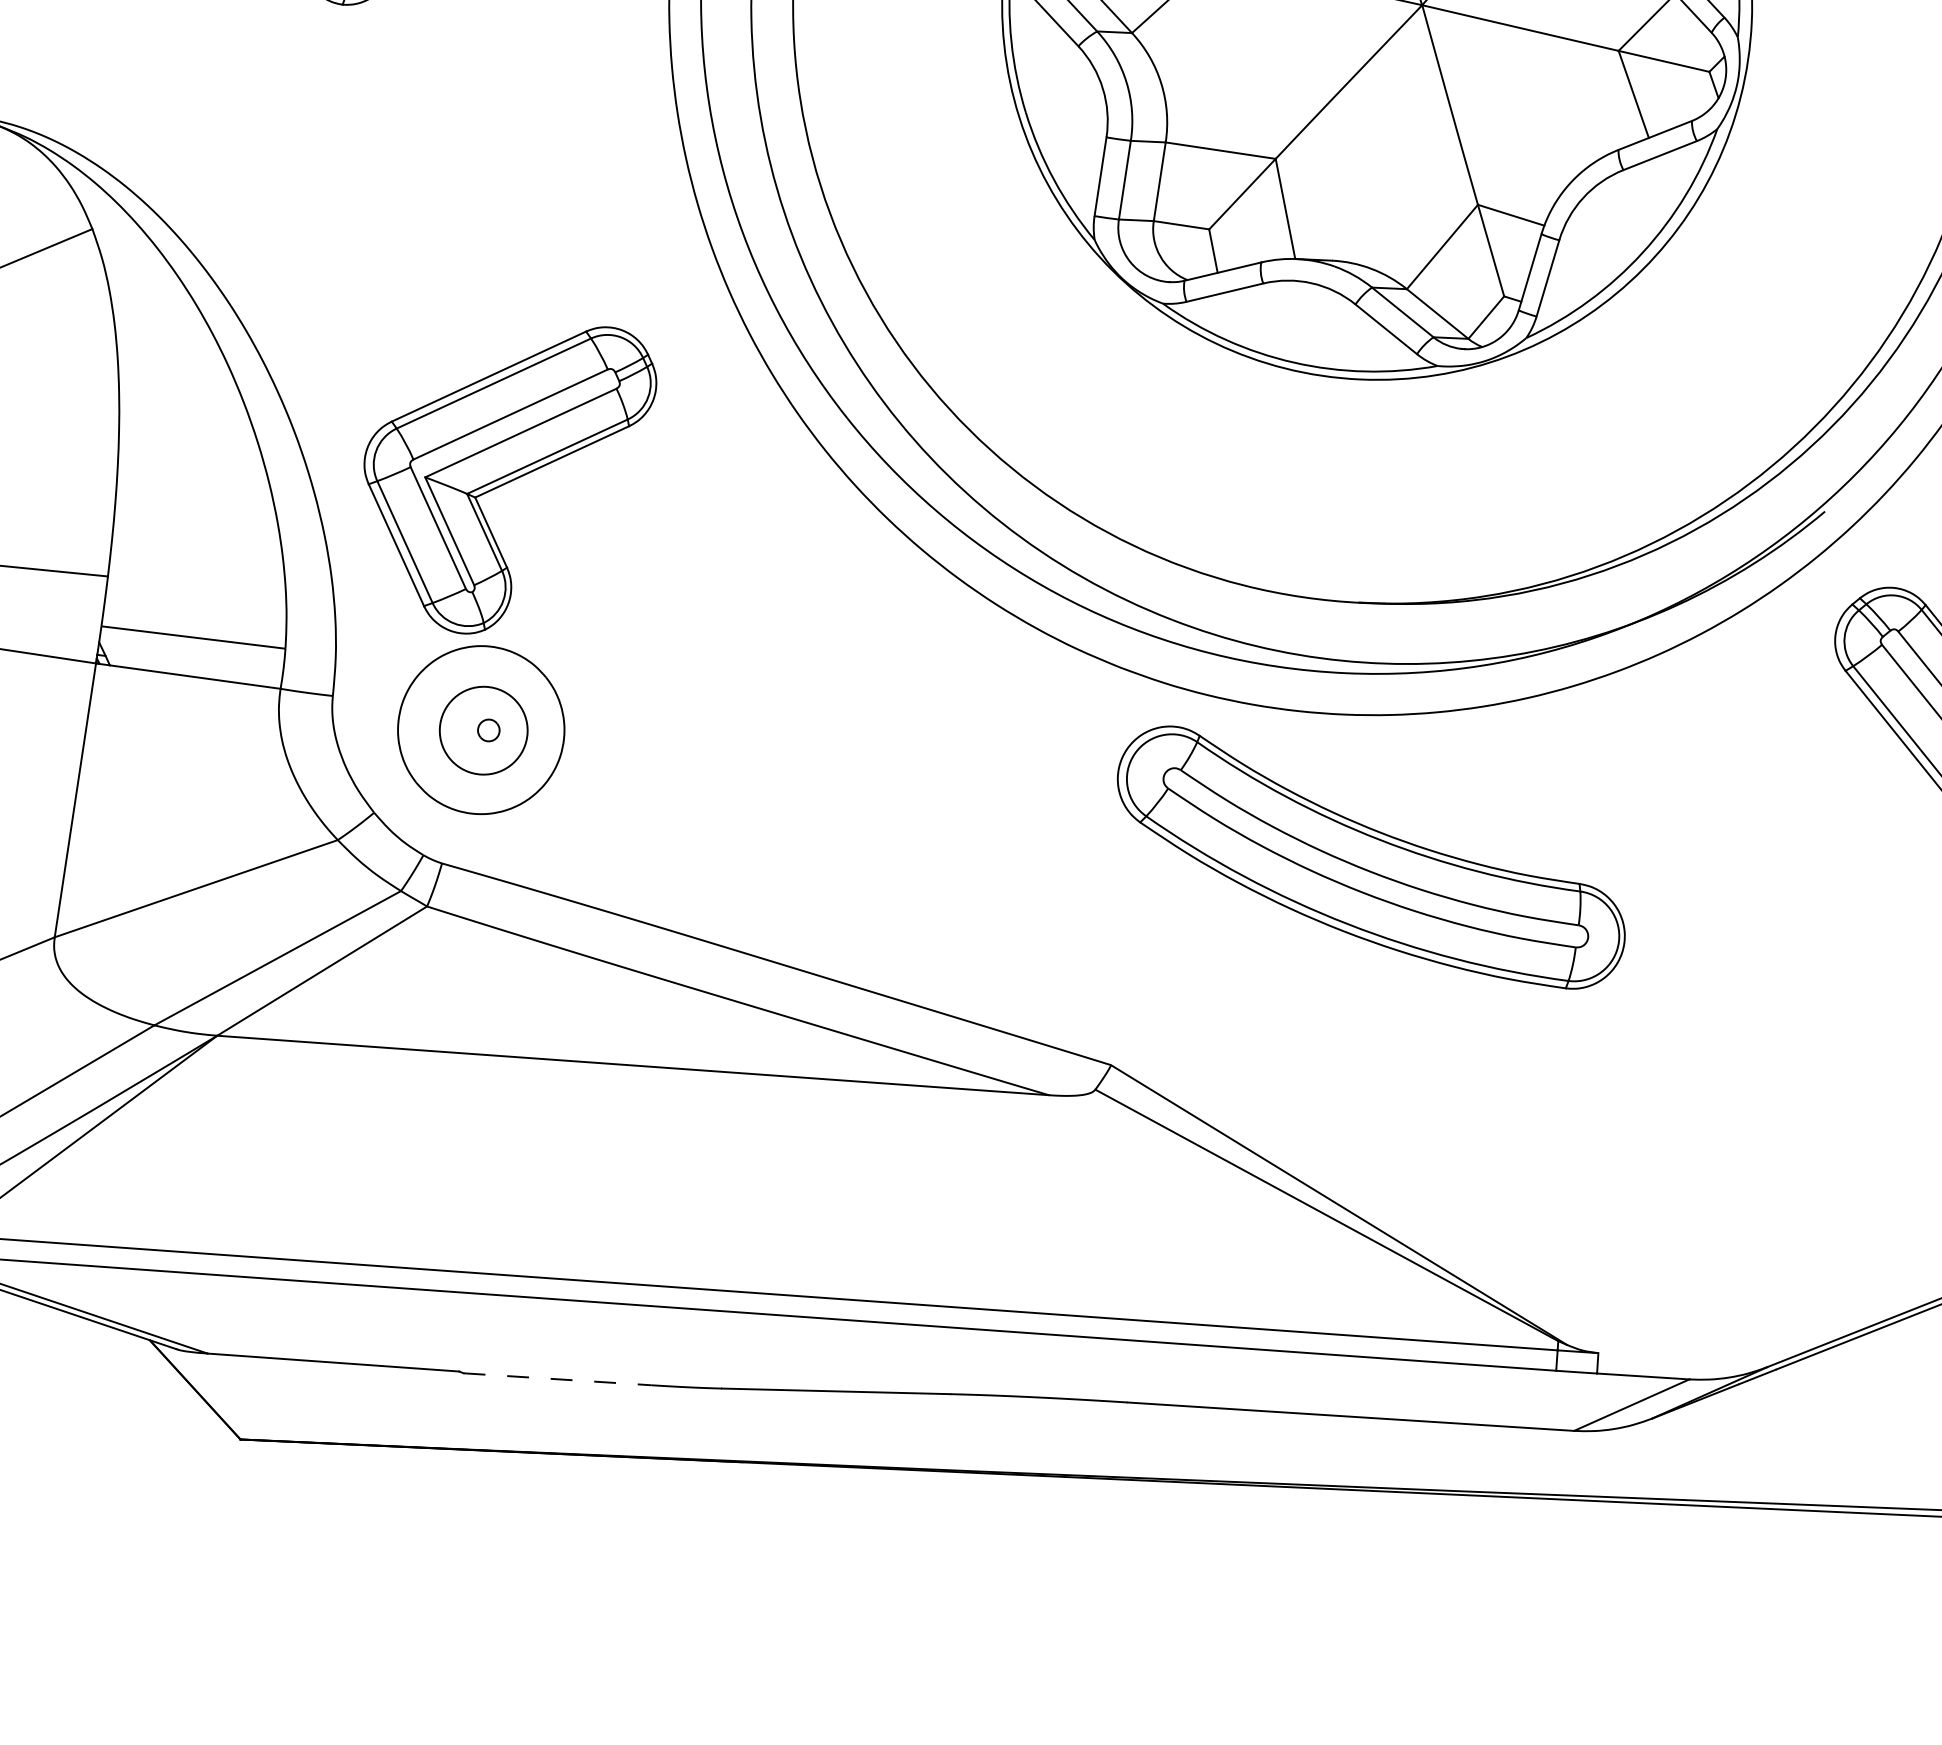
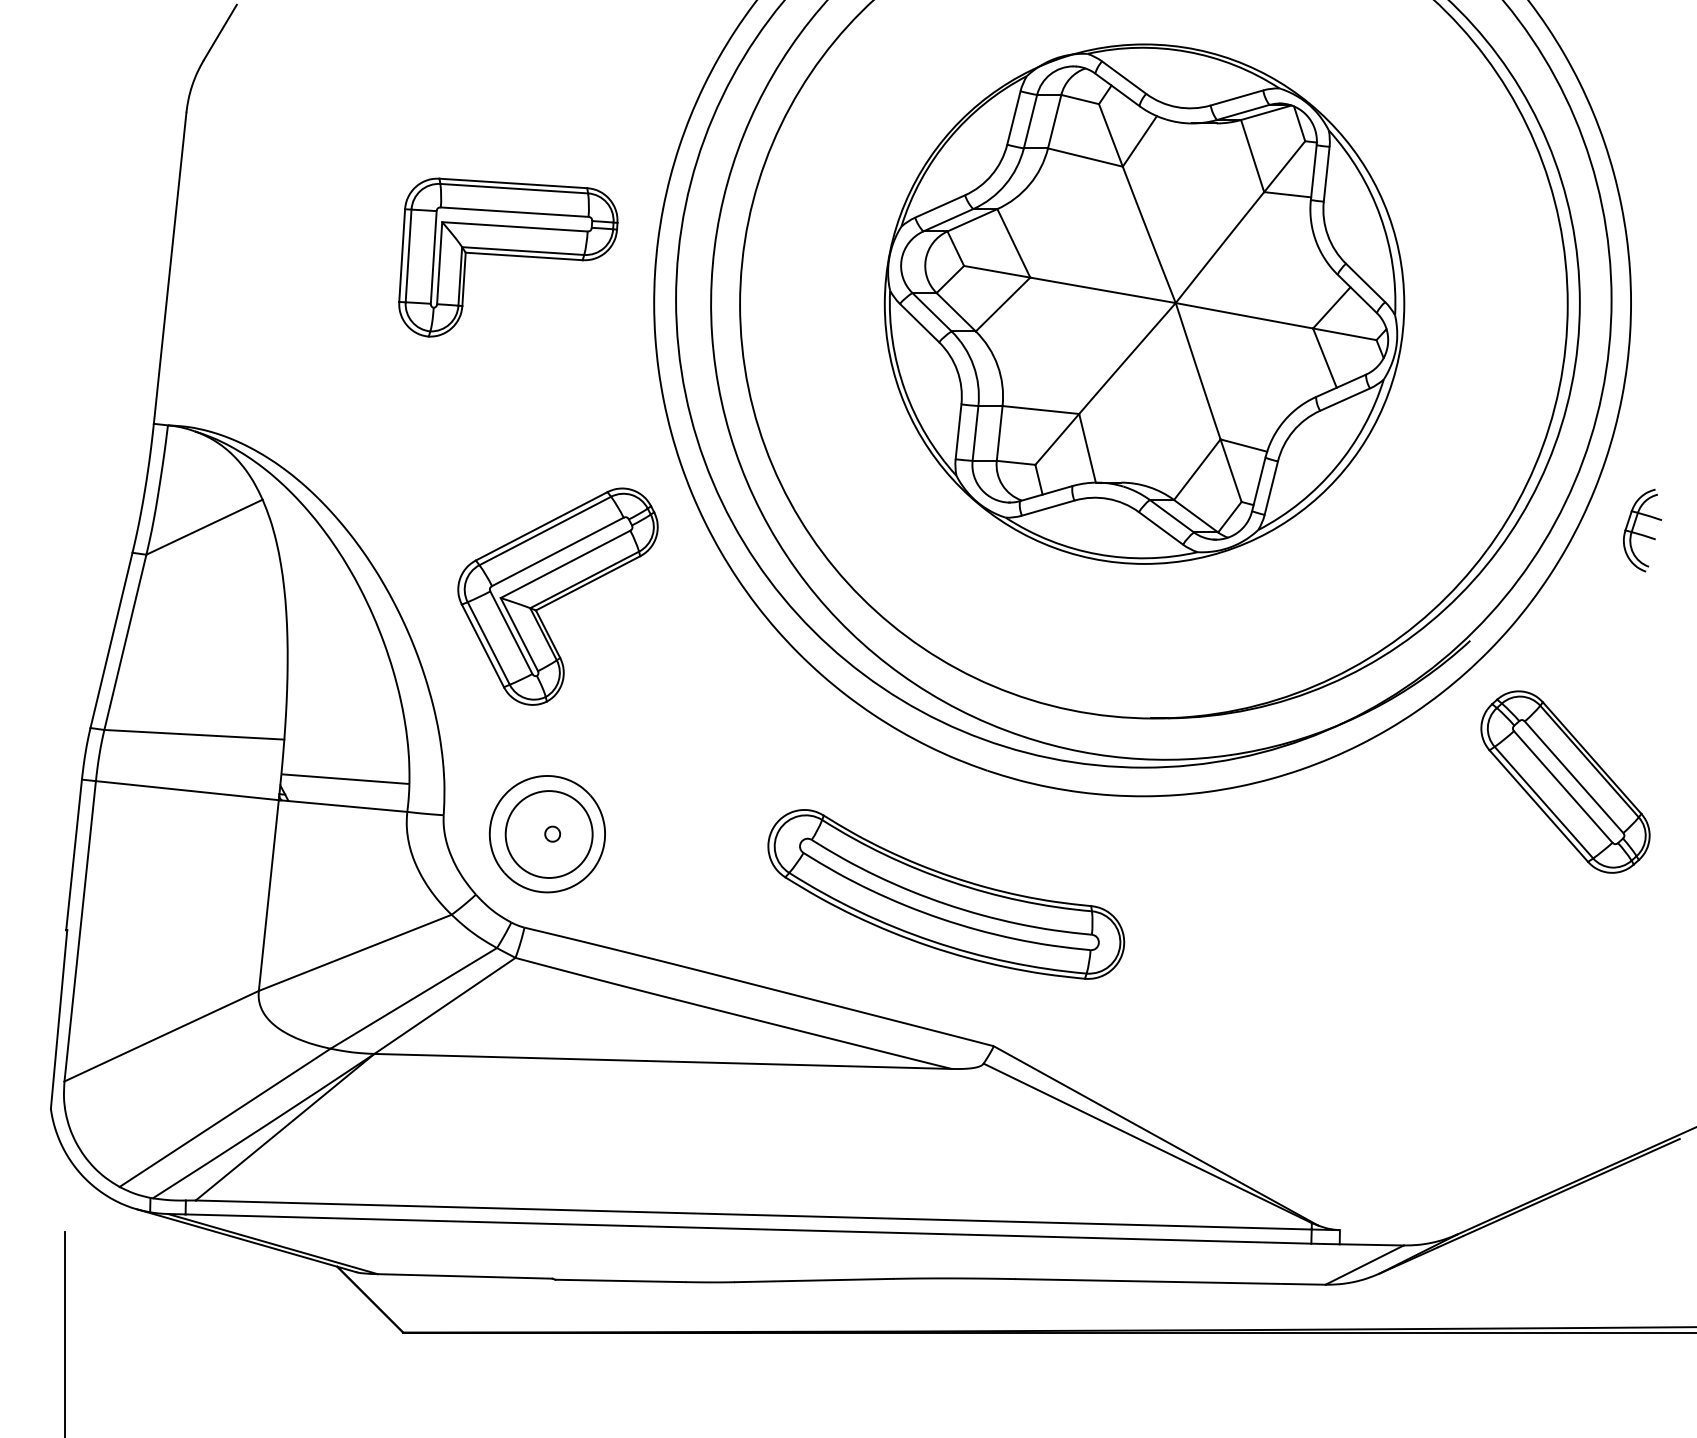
part: (507, 478) -> (557, 596), moved
circle: (482, 730) -> (548, 834), size x1.43
part: (1371, 857) -> (946, 894), moved
line: (558, 1378) -> (621, 1280), dashed -> solid

